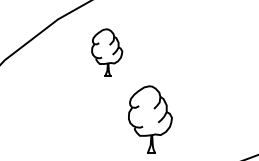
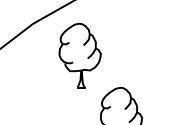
part: (106, 52) -> (79, 55), size x1.43

